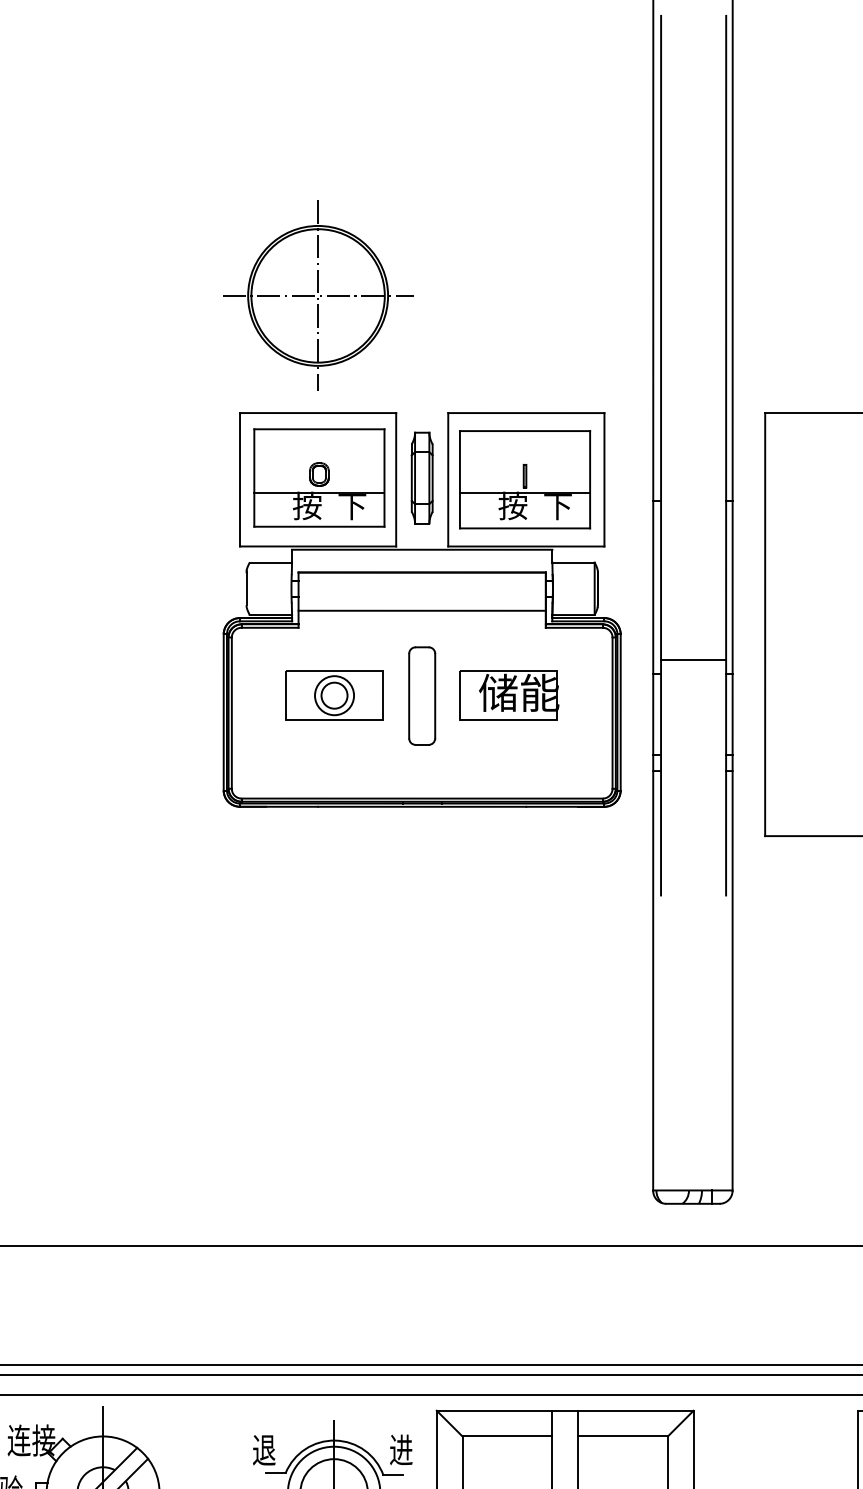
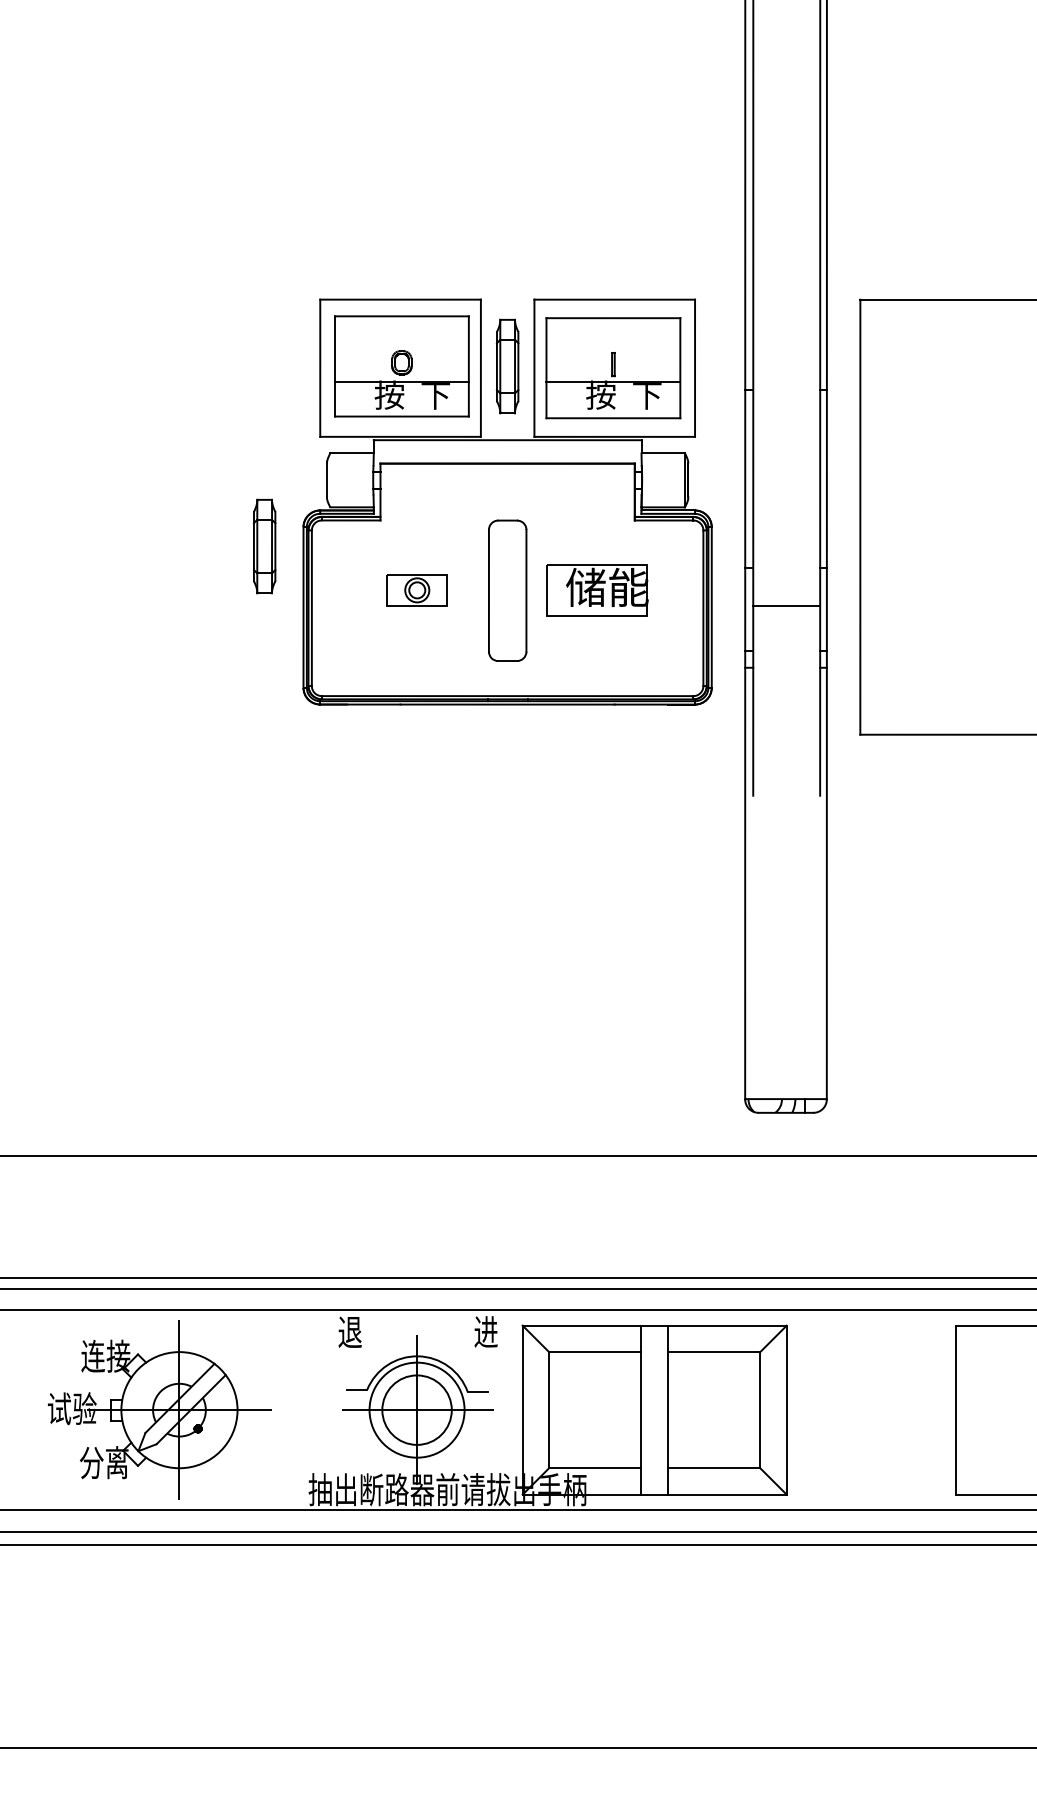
part: (318, 295) -> (400, 178), removed
line: (422, 610) -> (507, 502), removed
part: (185, 653) -> (264, 546), added
line: (693, 660) -> (786, 606), moved
part: (333, 695) -> (416, 590), size x0.6
part: (422, 695) -> (507, 590), size x1.4
text: (263, 1449) -> (349, 1331), moved
text: (400, 1449) -> (485, 1331), moved

